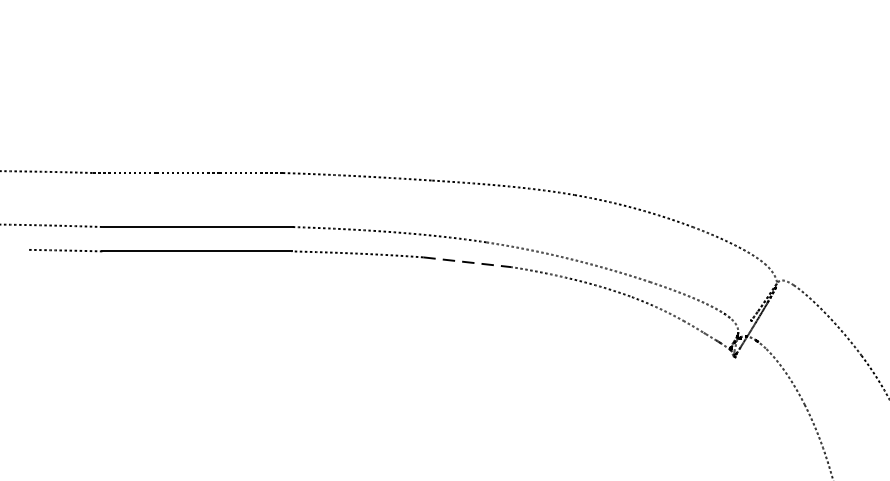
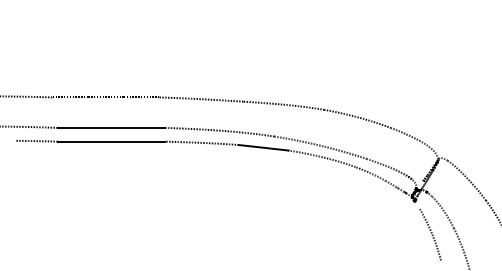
line: (468, 261) -> (264, 147), dashed -> solid
curve: (765, 414) -> (431, 233), added

